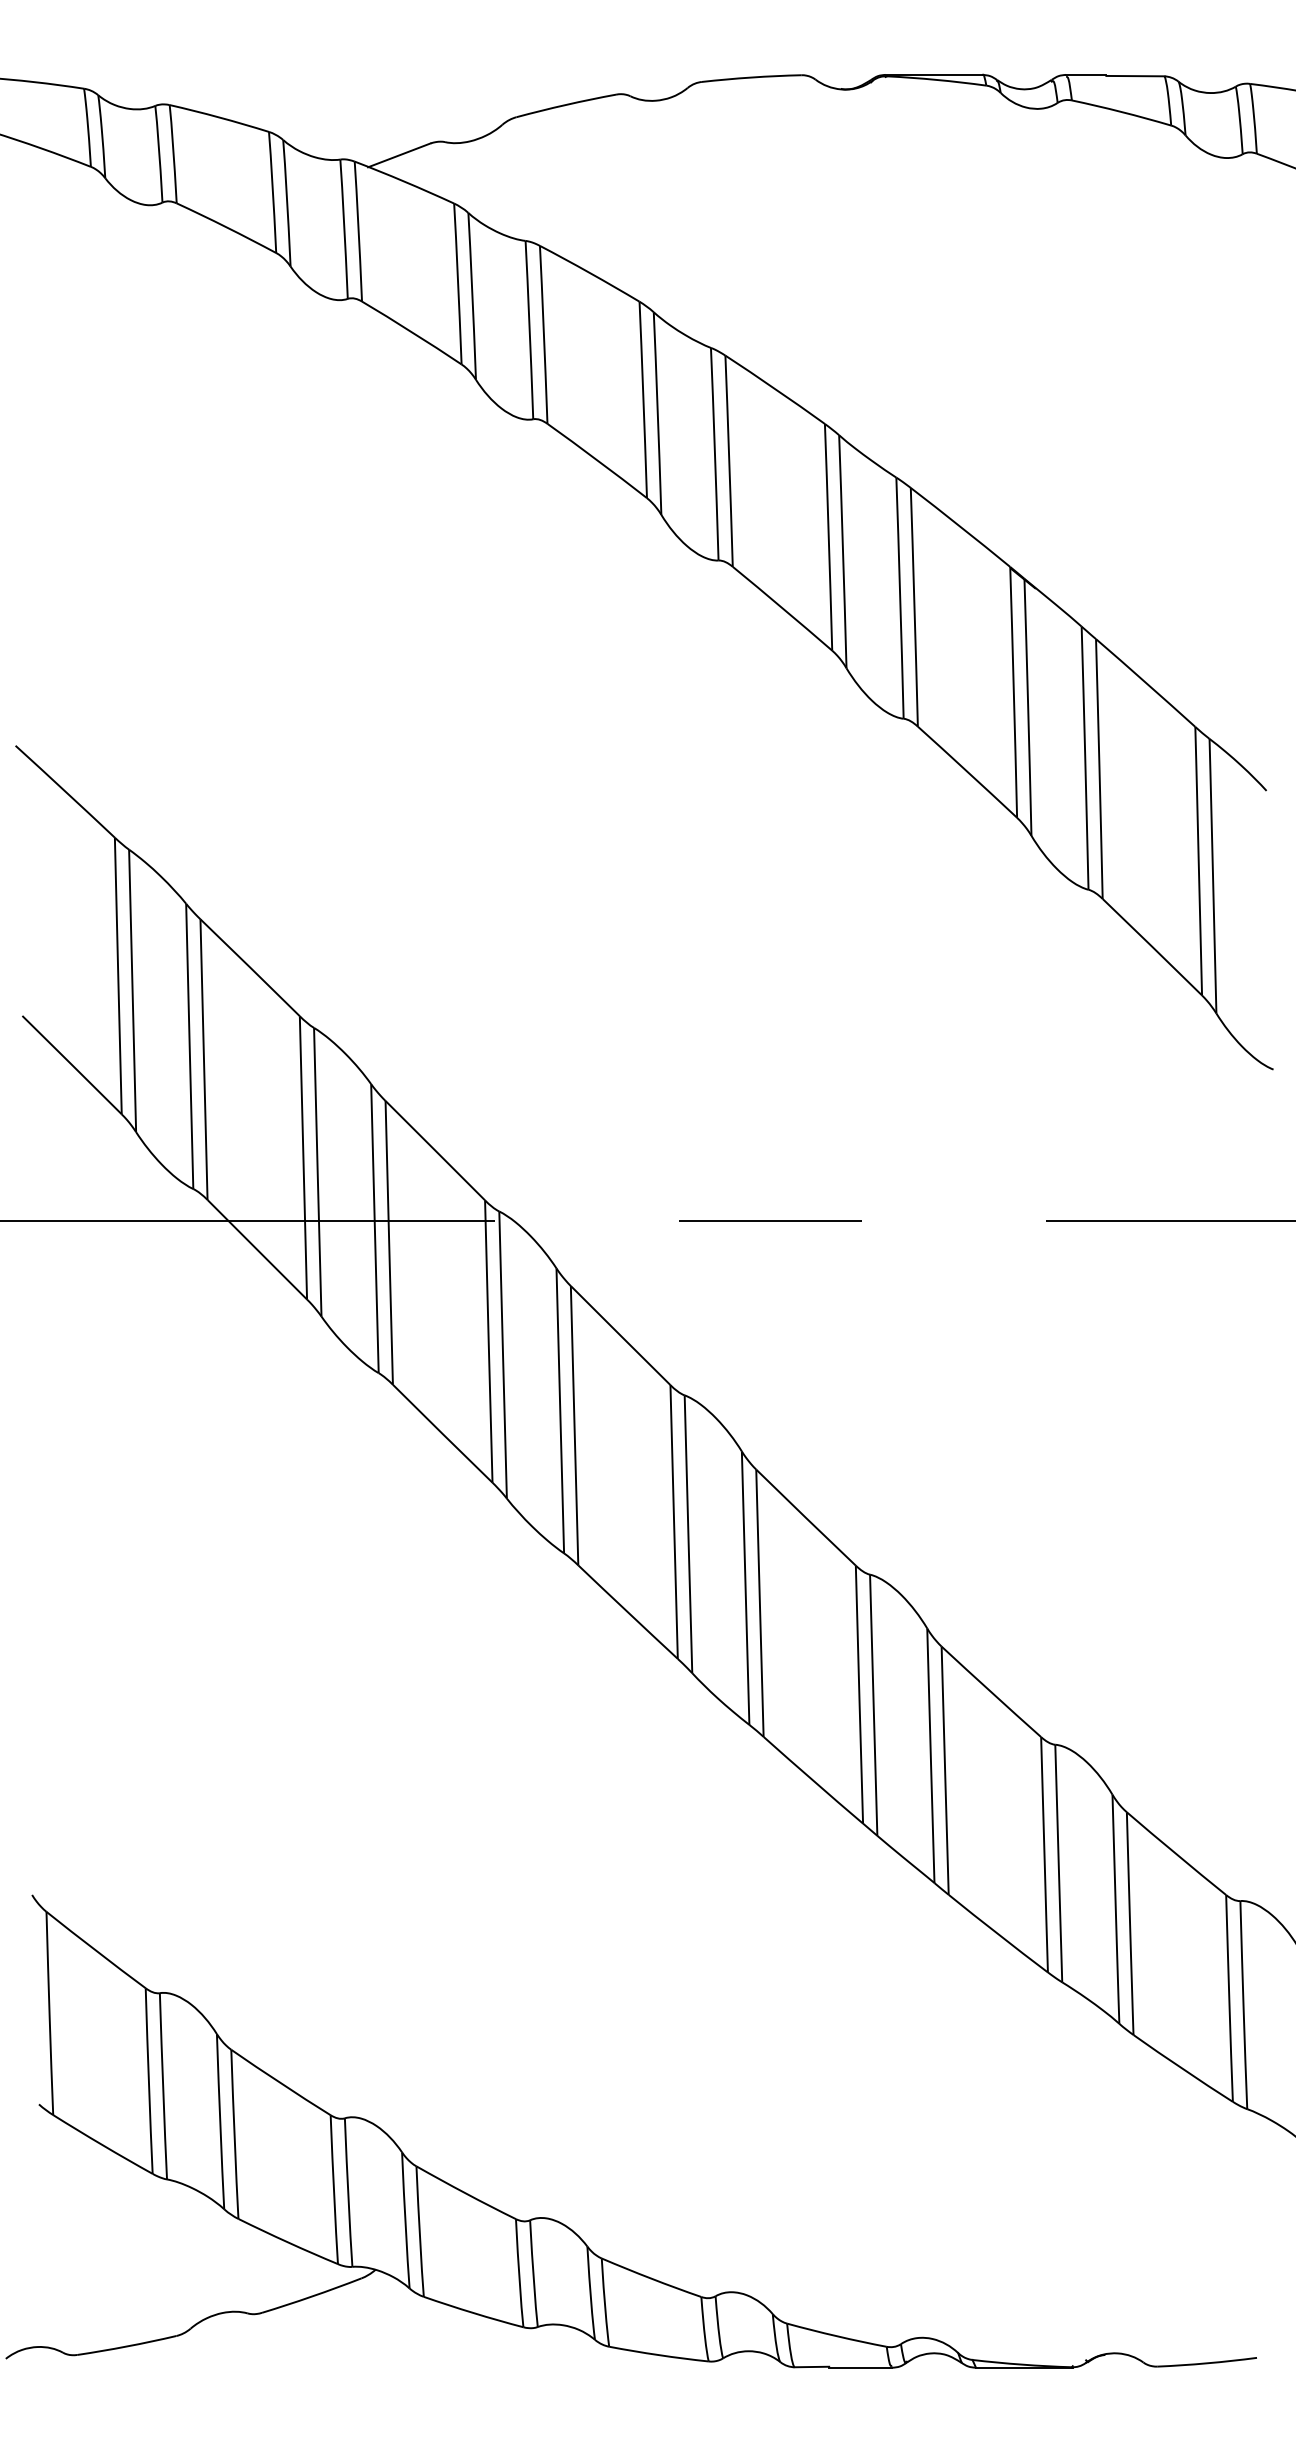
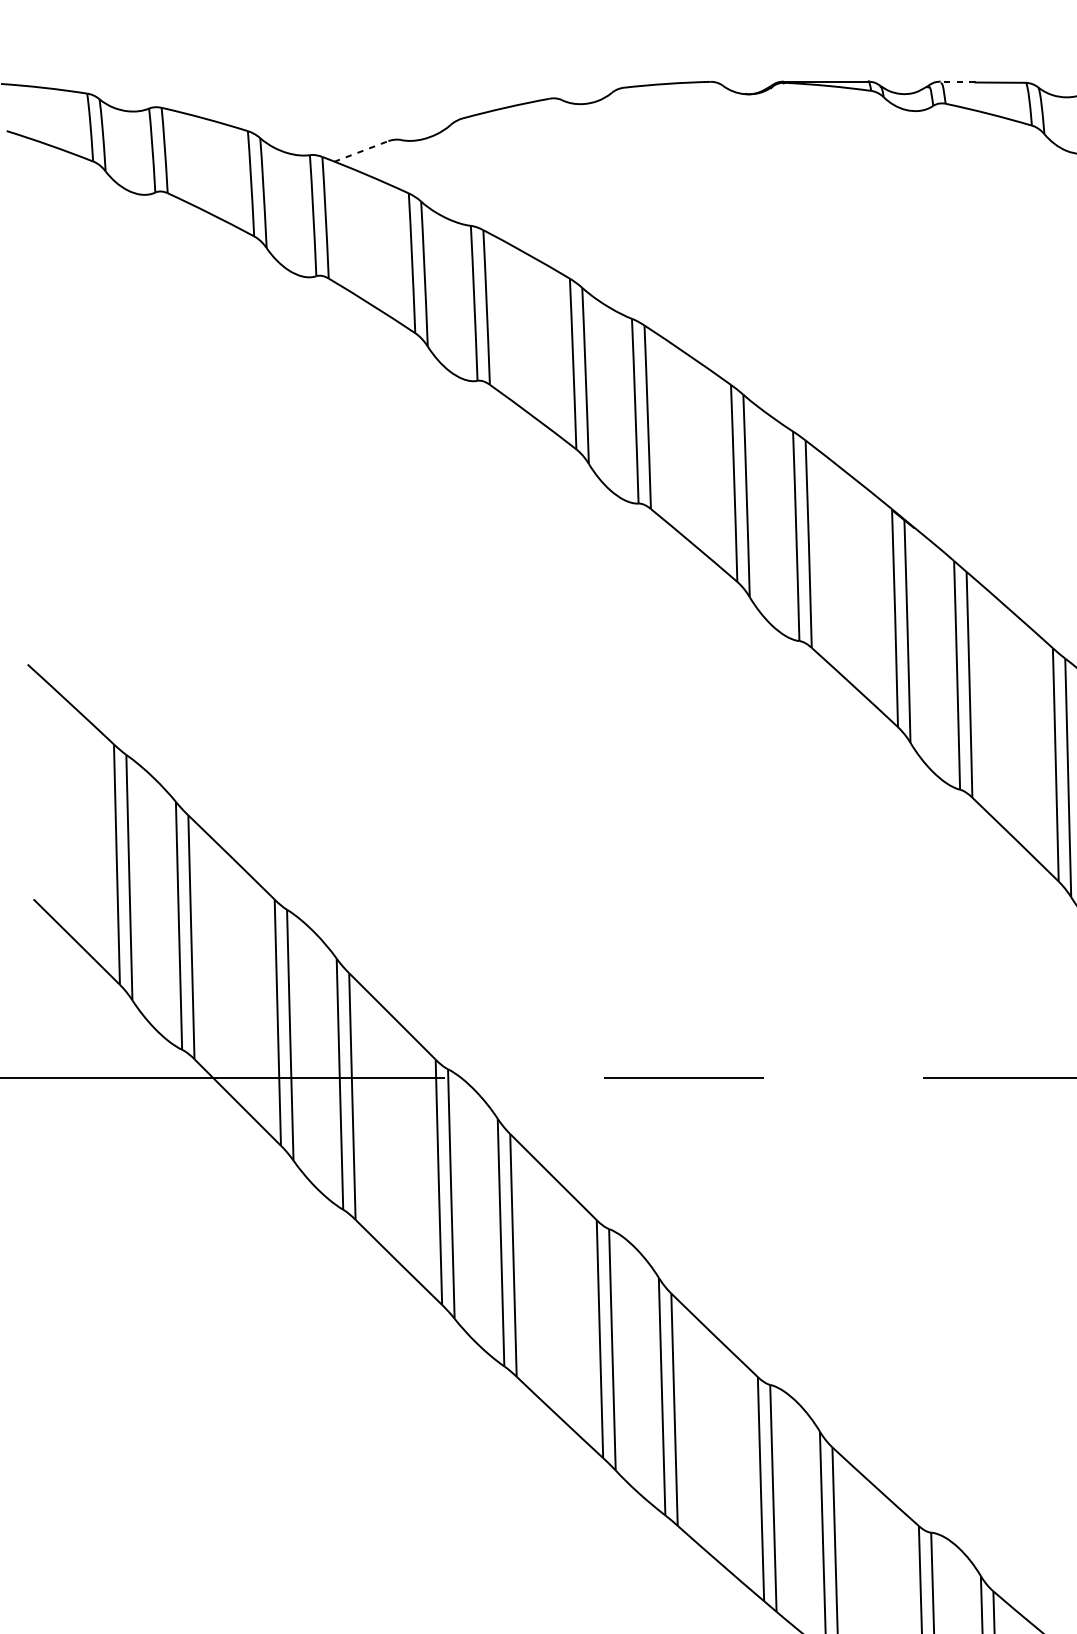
line: (1085, 74) -> (957, 81), solid -> dashed
line: (399, 155) -> (361, 151), solid -> dashed

